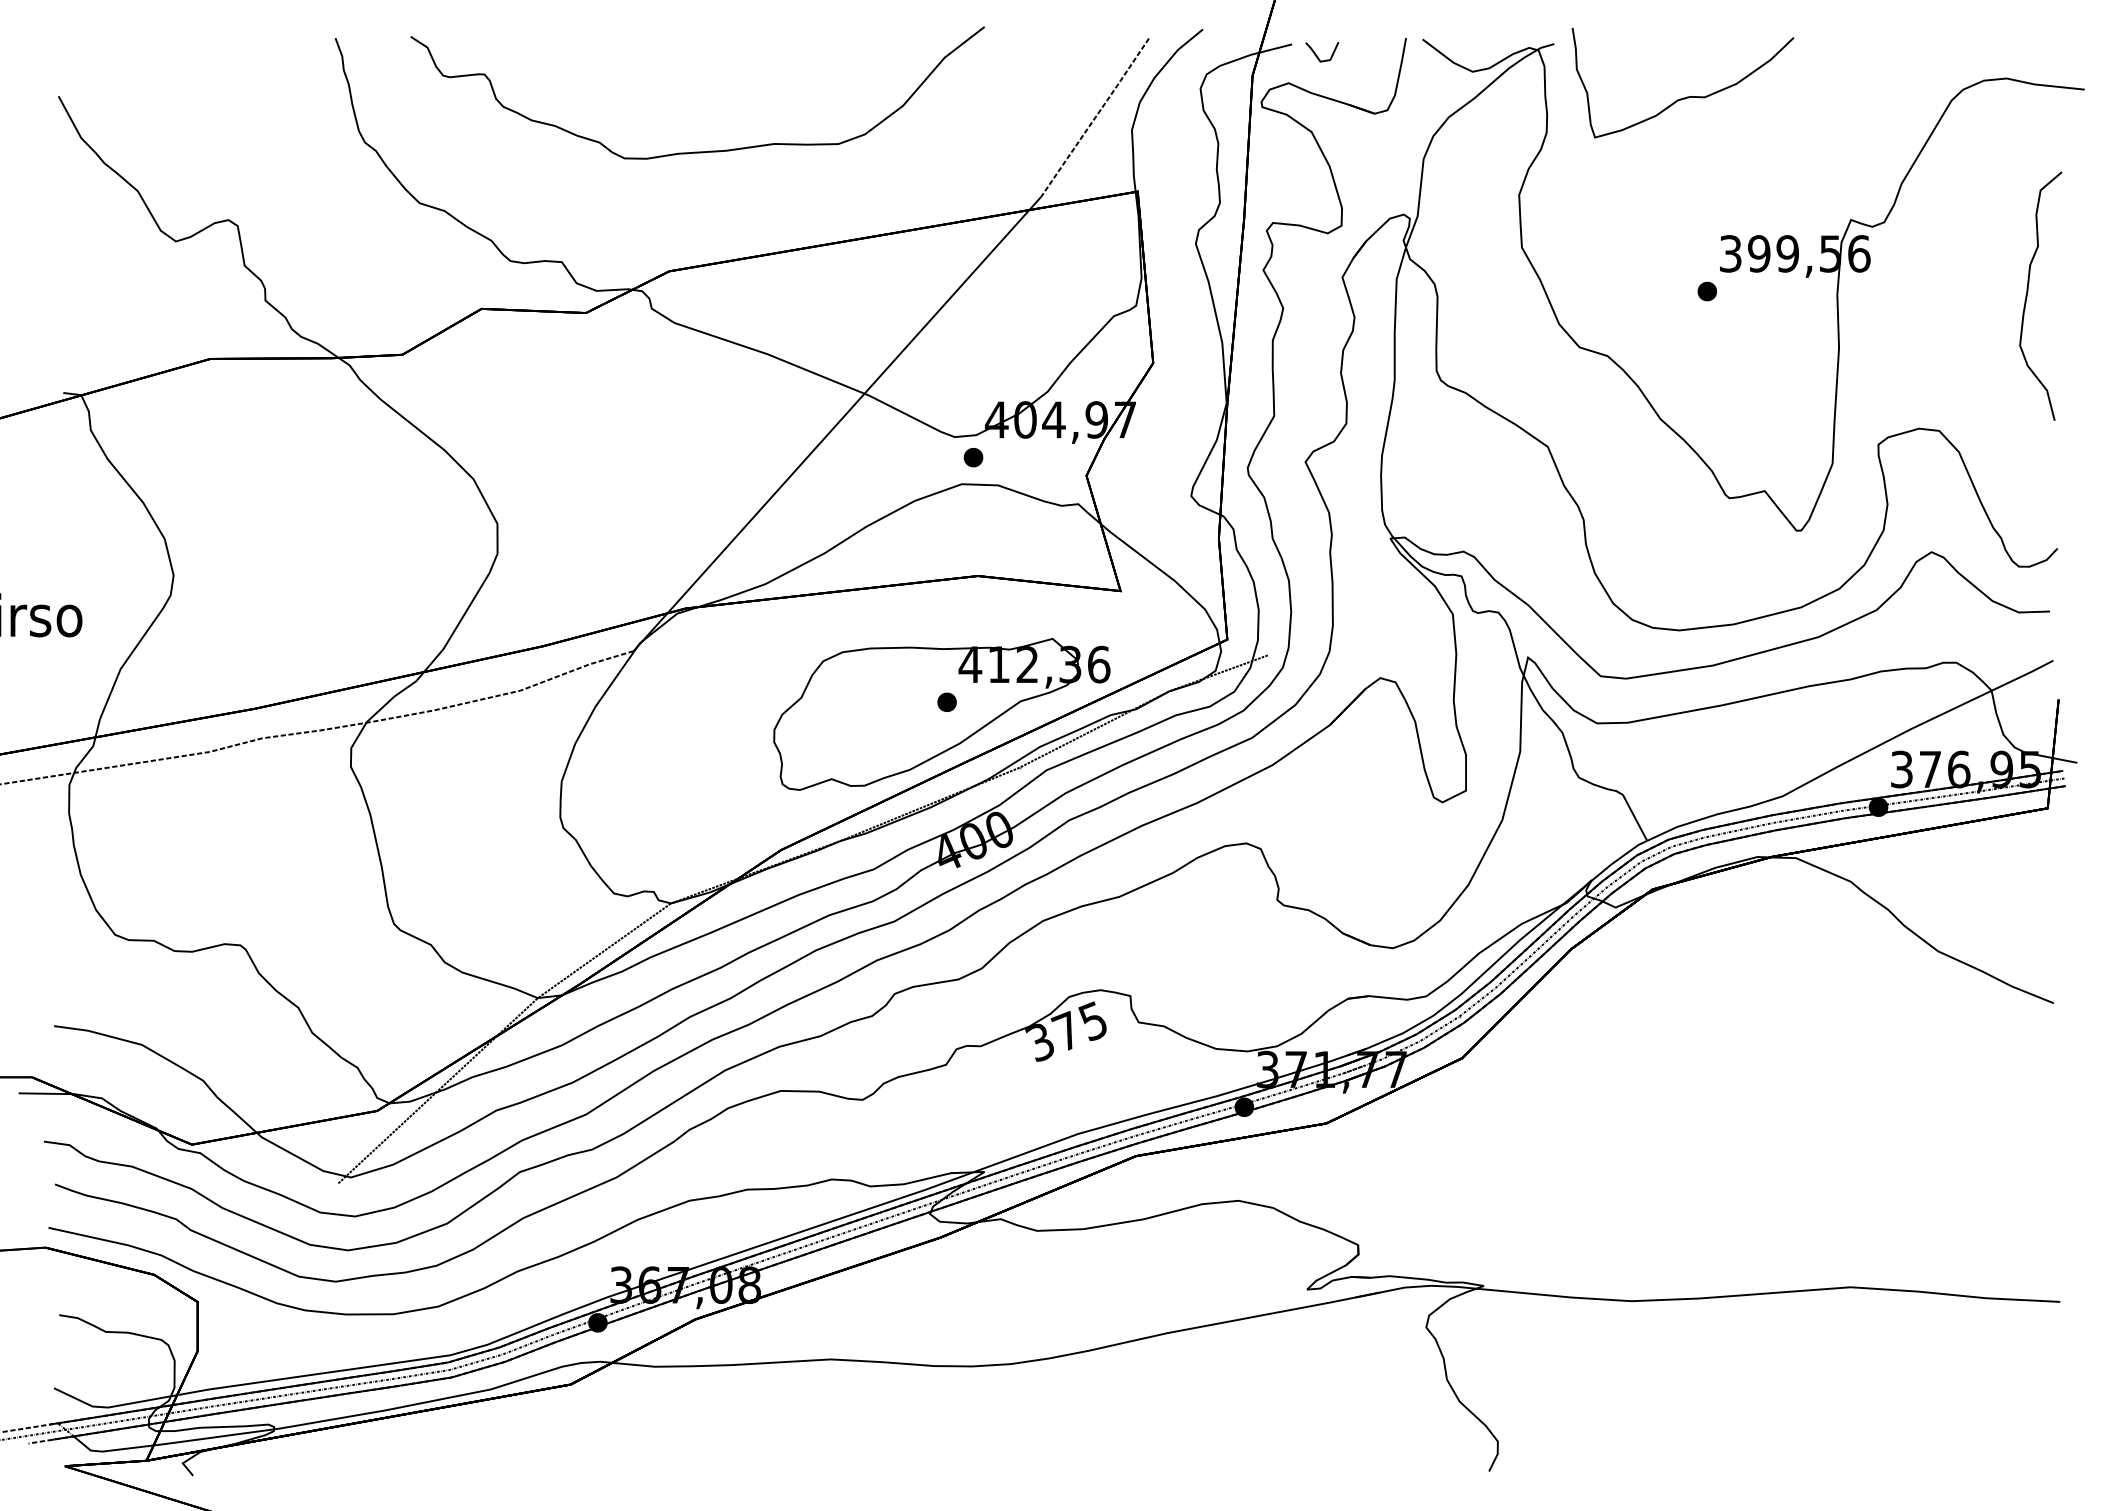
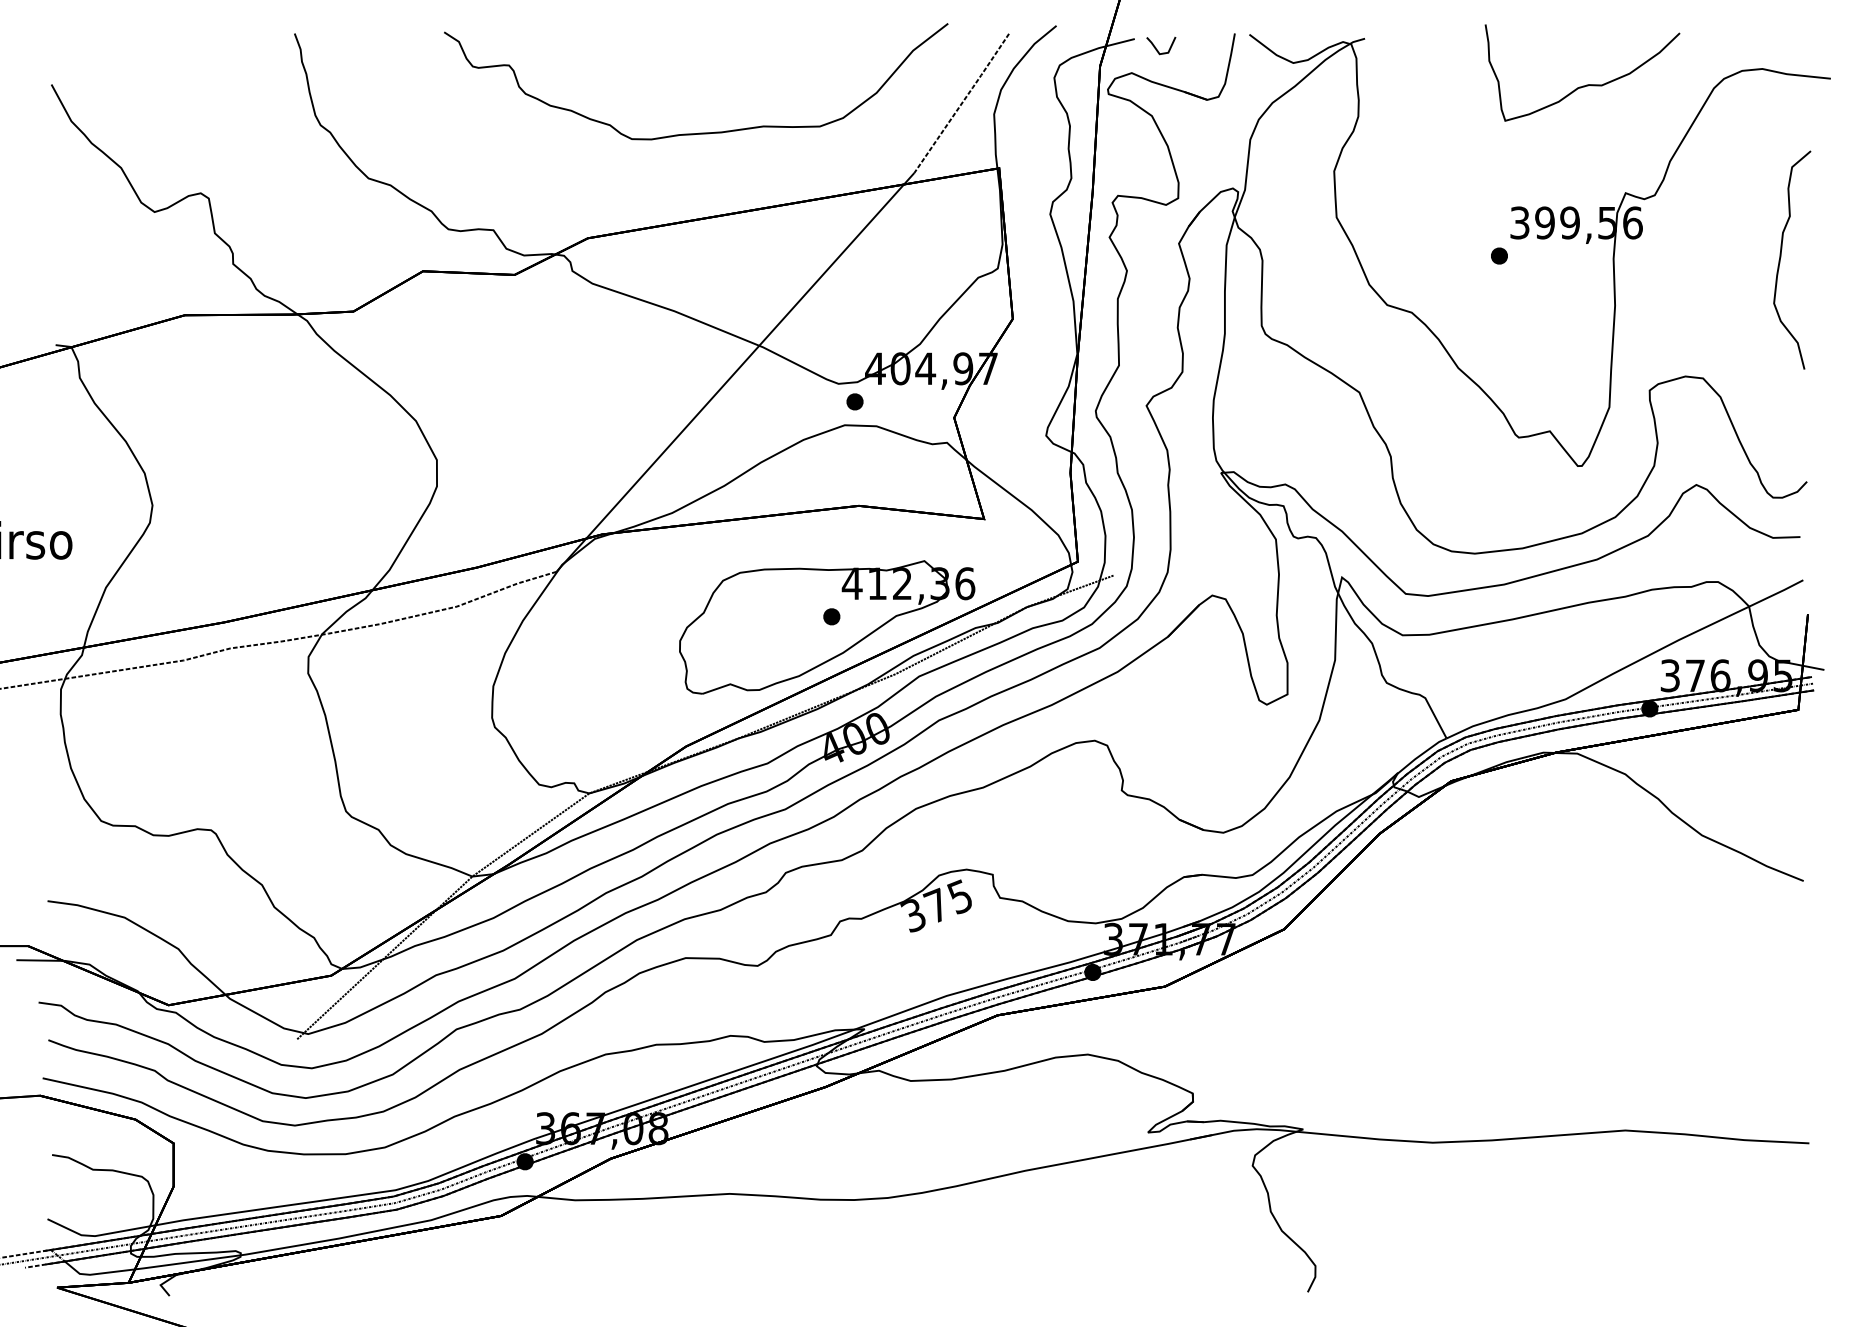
part: (1687, 96) -> (1586, 84), moved
curve: (697, 151) -> (696, 133), moved

